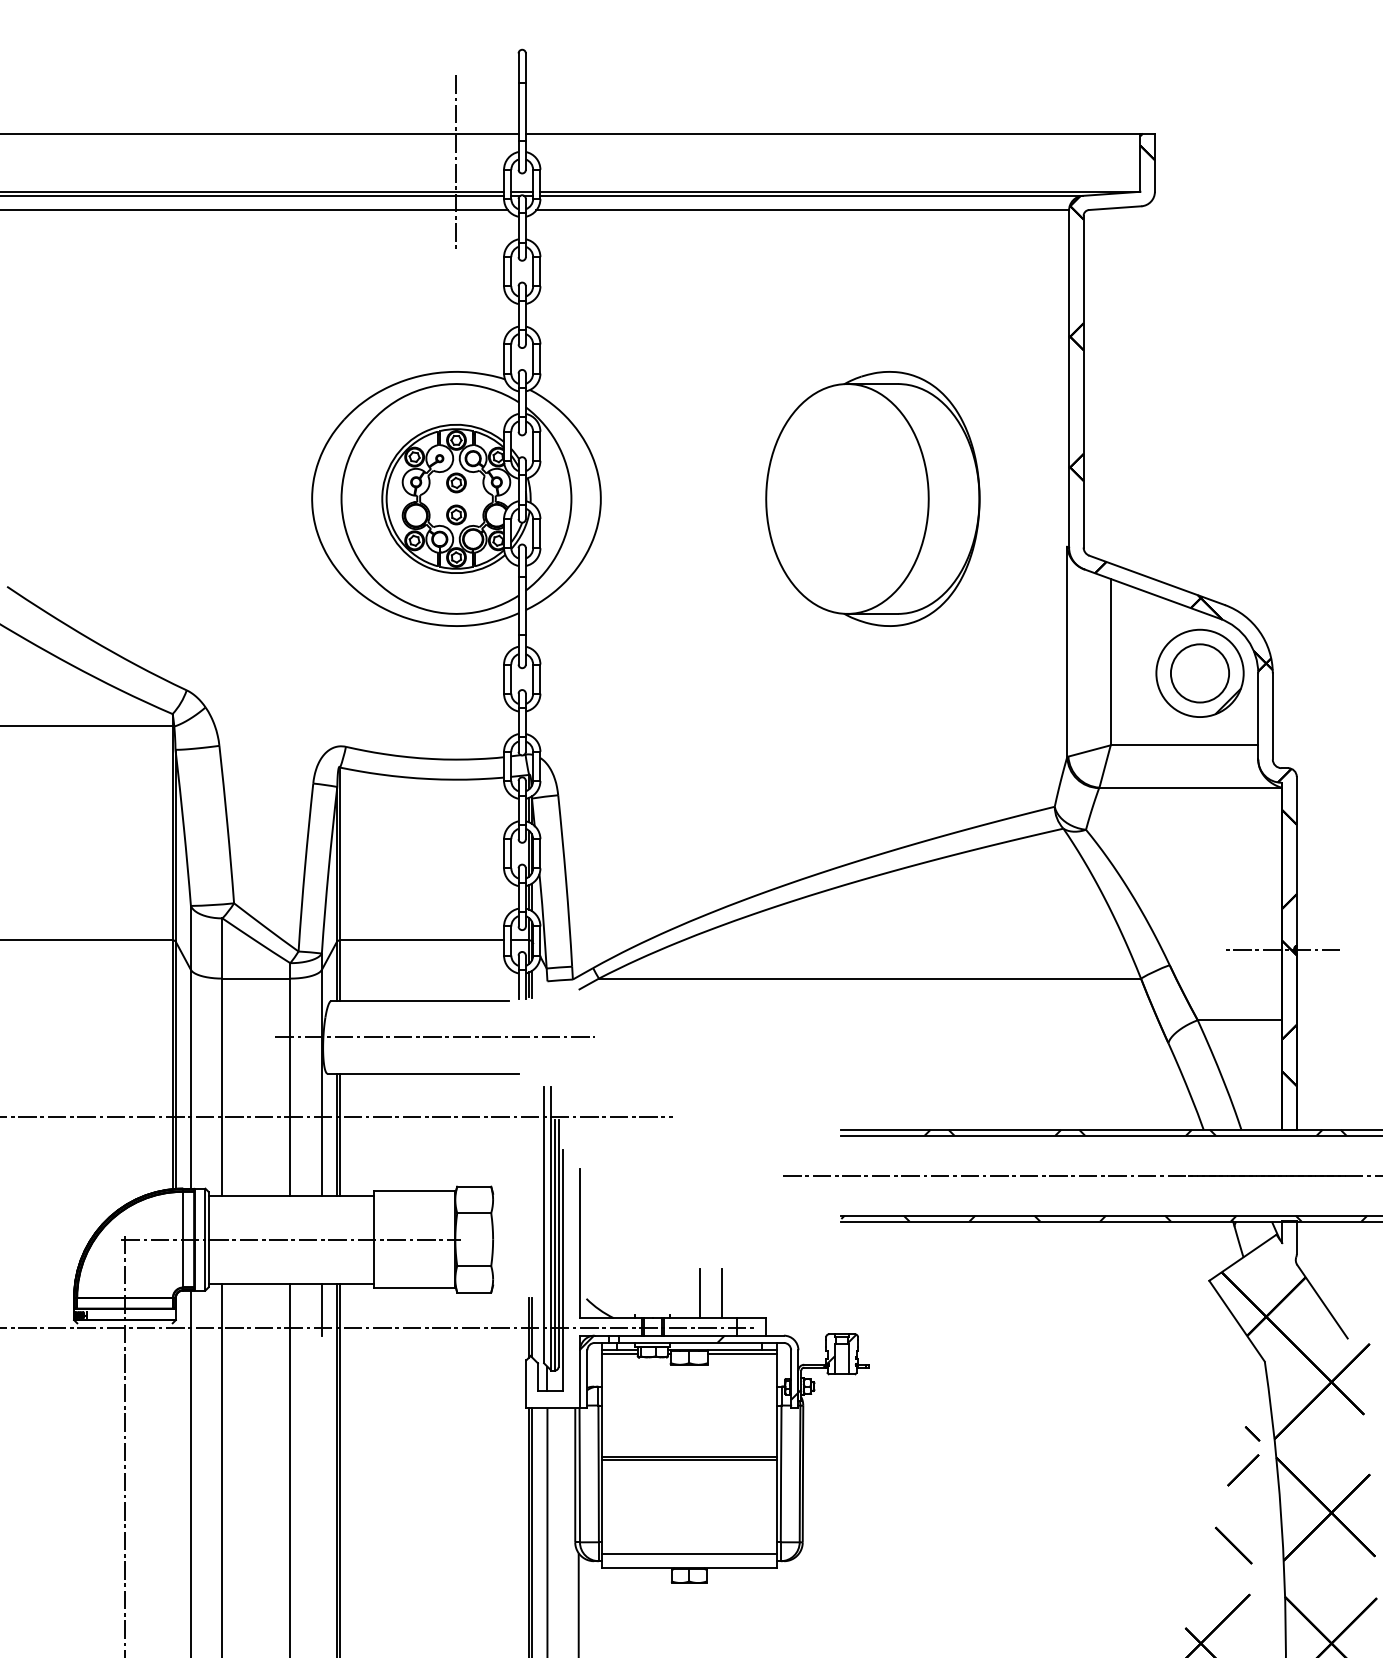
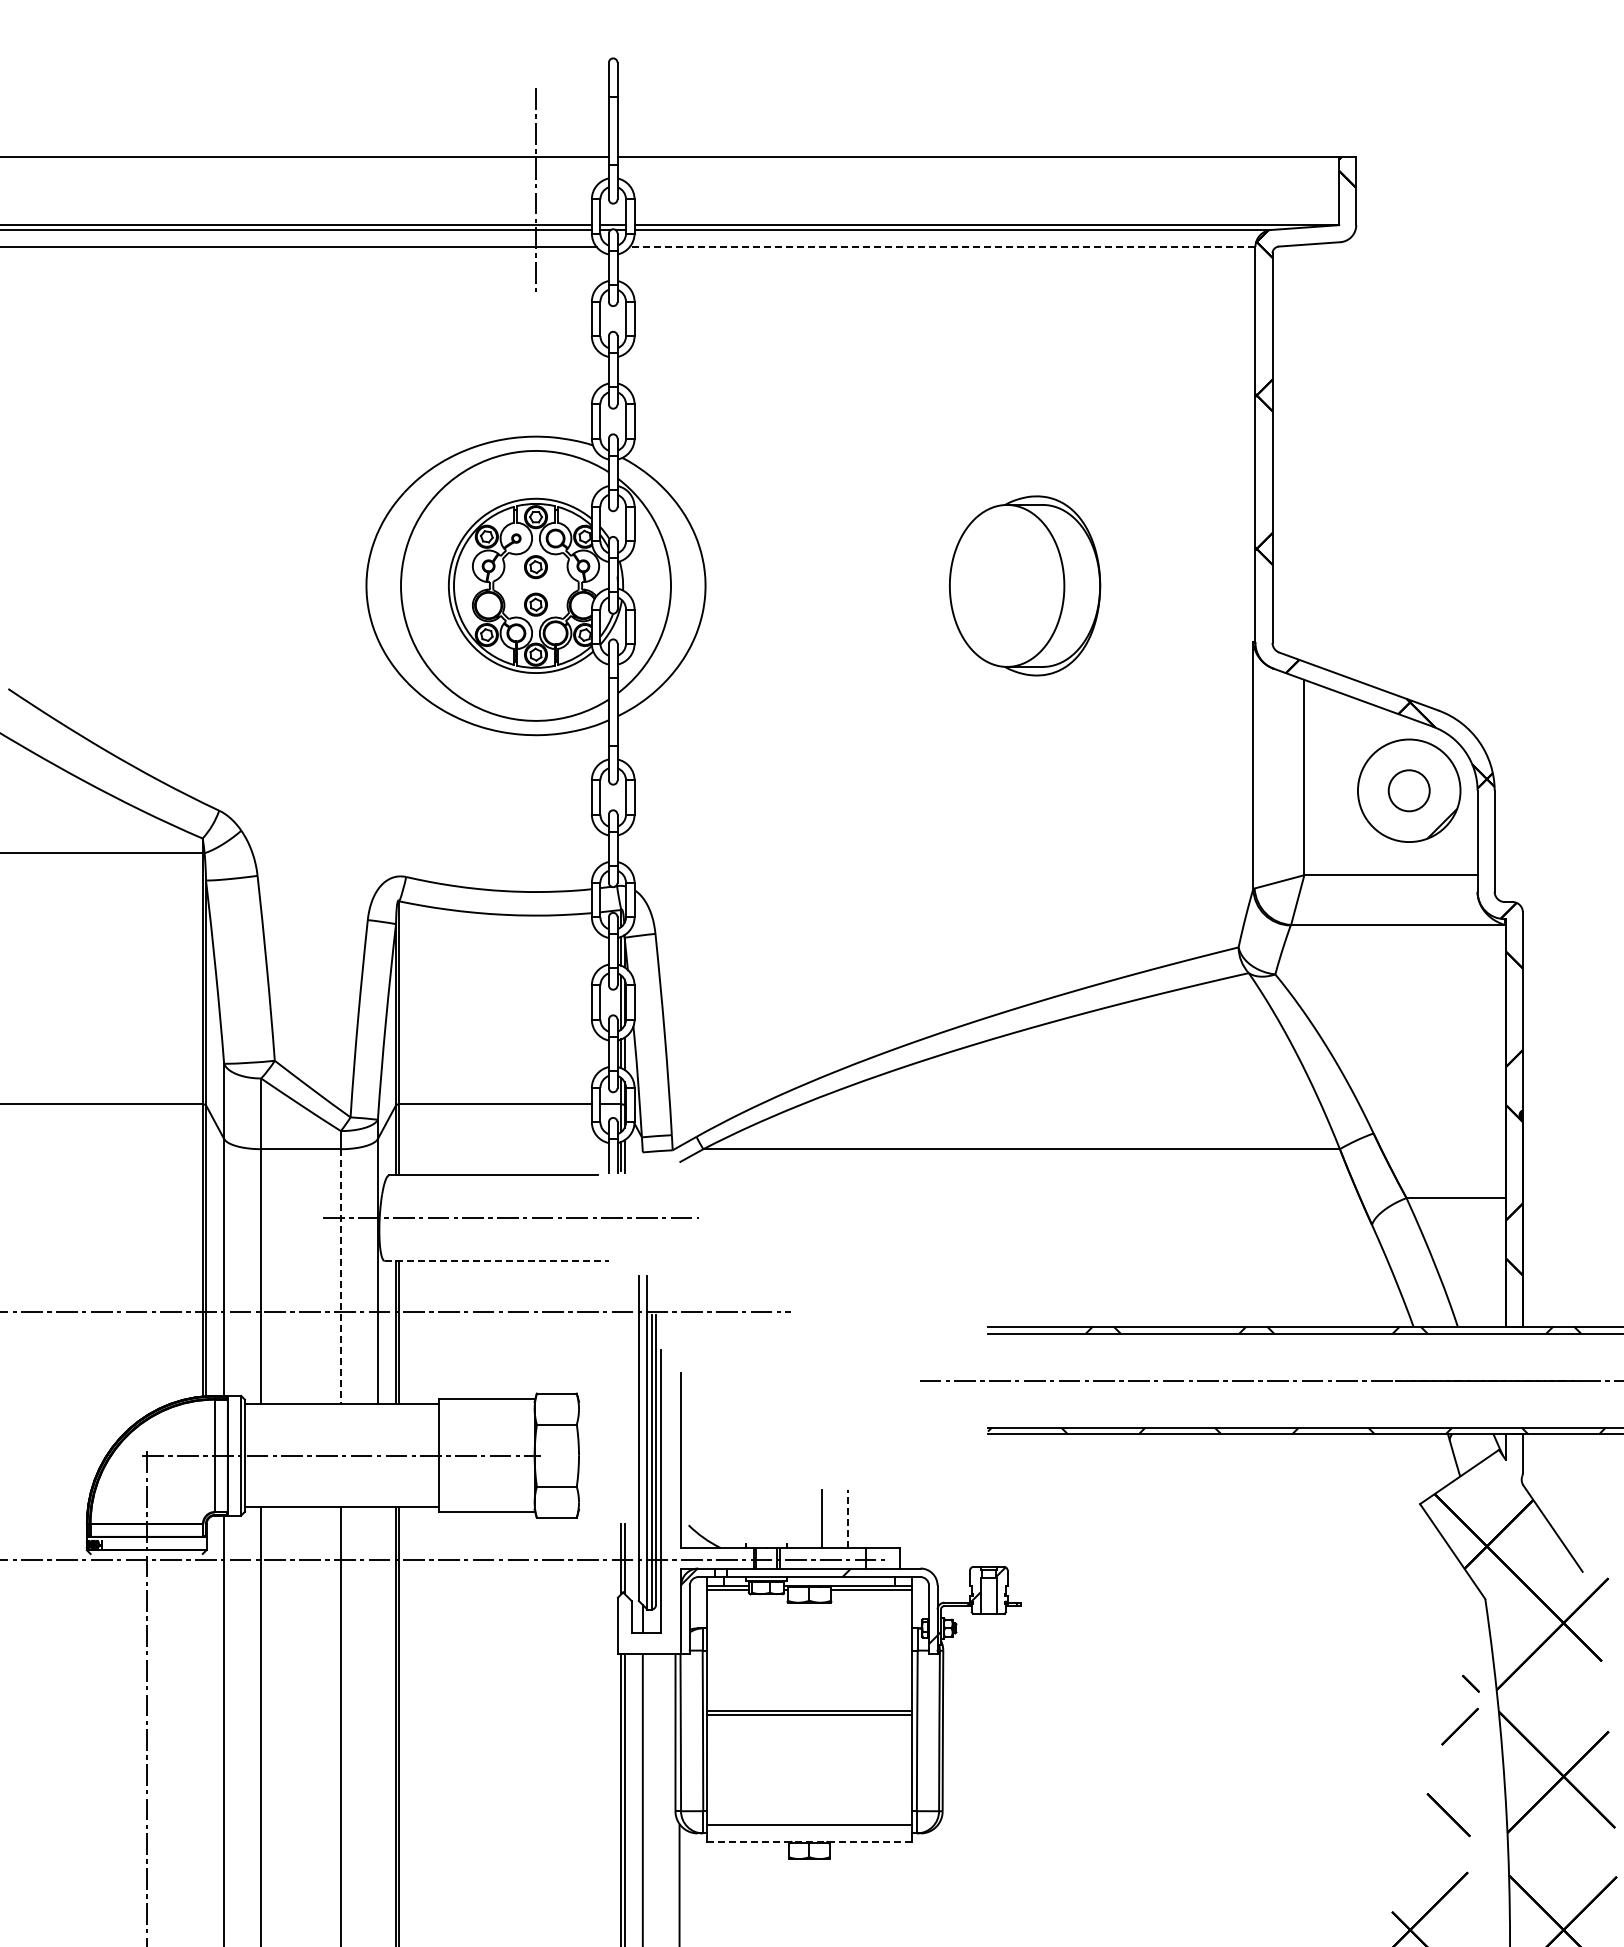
line: (802, 210) -> (942, 247), solid -> dashed
part: (872, 498) -> (1024, 585), size x0.6
circle: (1200, 673) -> (1409, 790), size x0.6
line: (1282, 949) -> (1505, 1115), removed
line: (423, 1073) -> (497, 1260), solid -> dashed
line: (290, 1087) -> (340, 1276), solid -> dashed
line: (721, 1293) -> (847, 1519), solid -> dashed
line: (321, 1309) -> (377, 1537), removed
line: (689, 1568) -> (809, 1841), solid -> dashed

